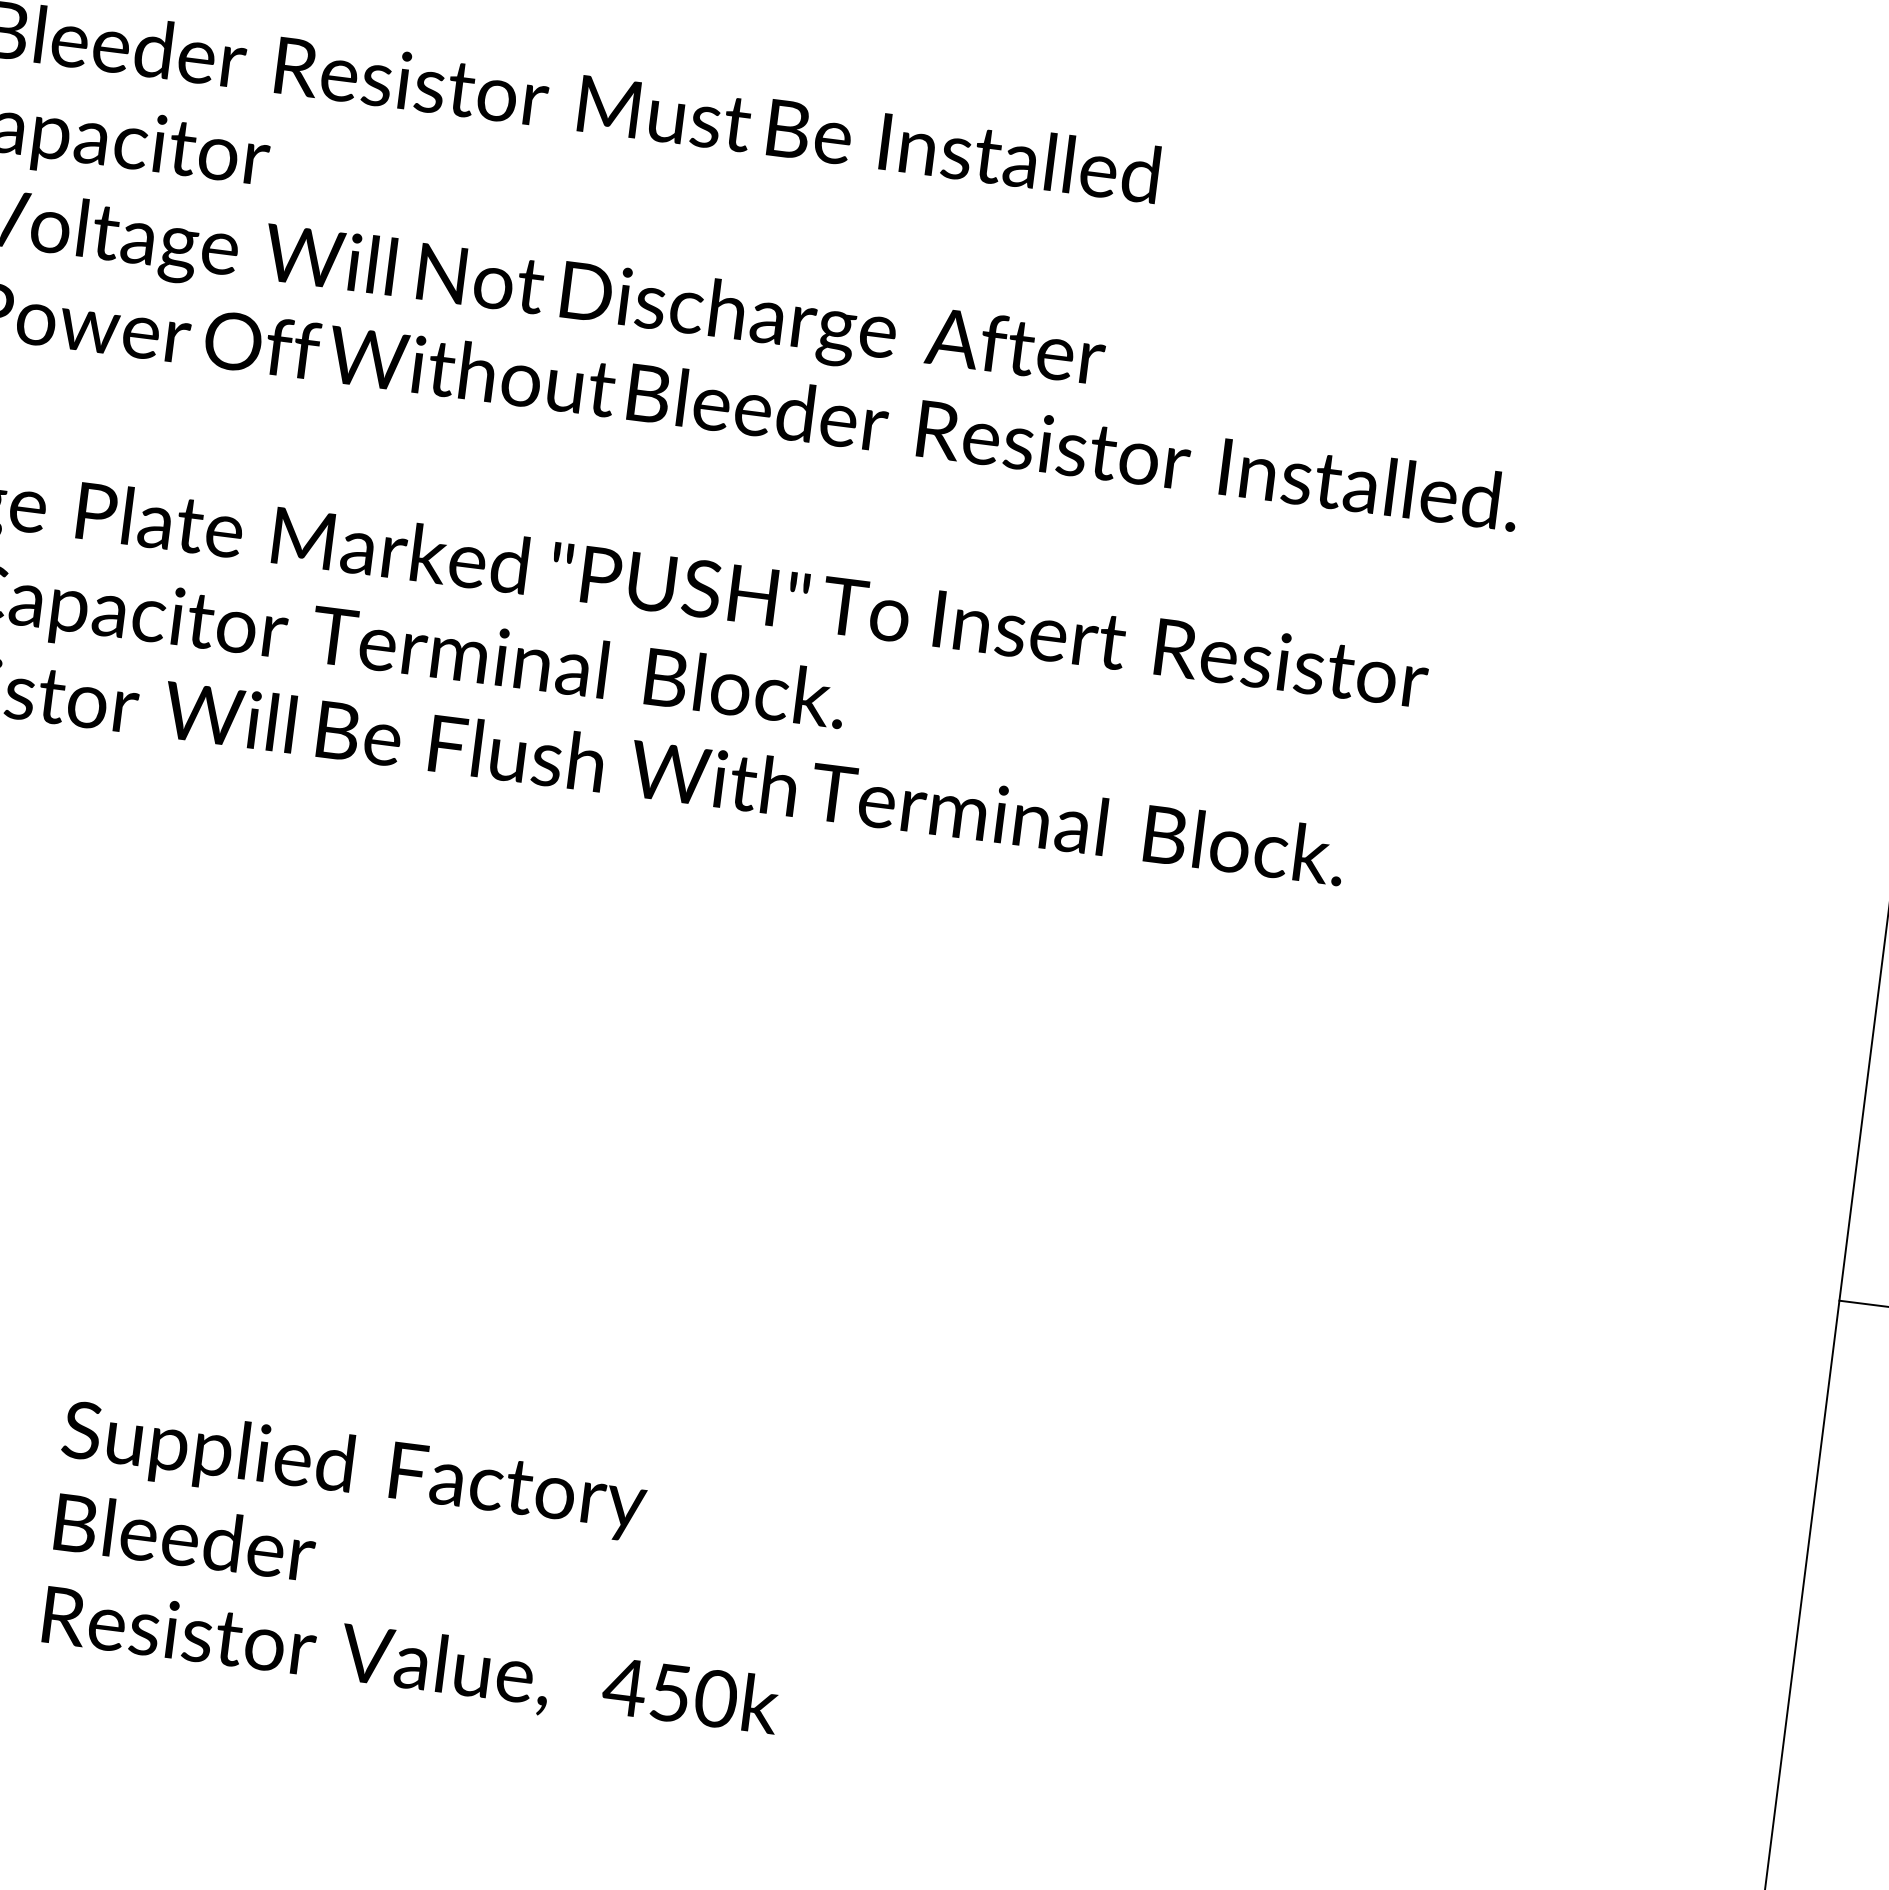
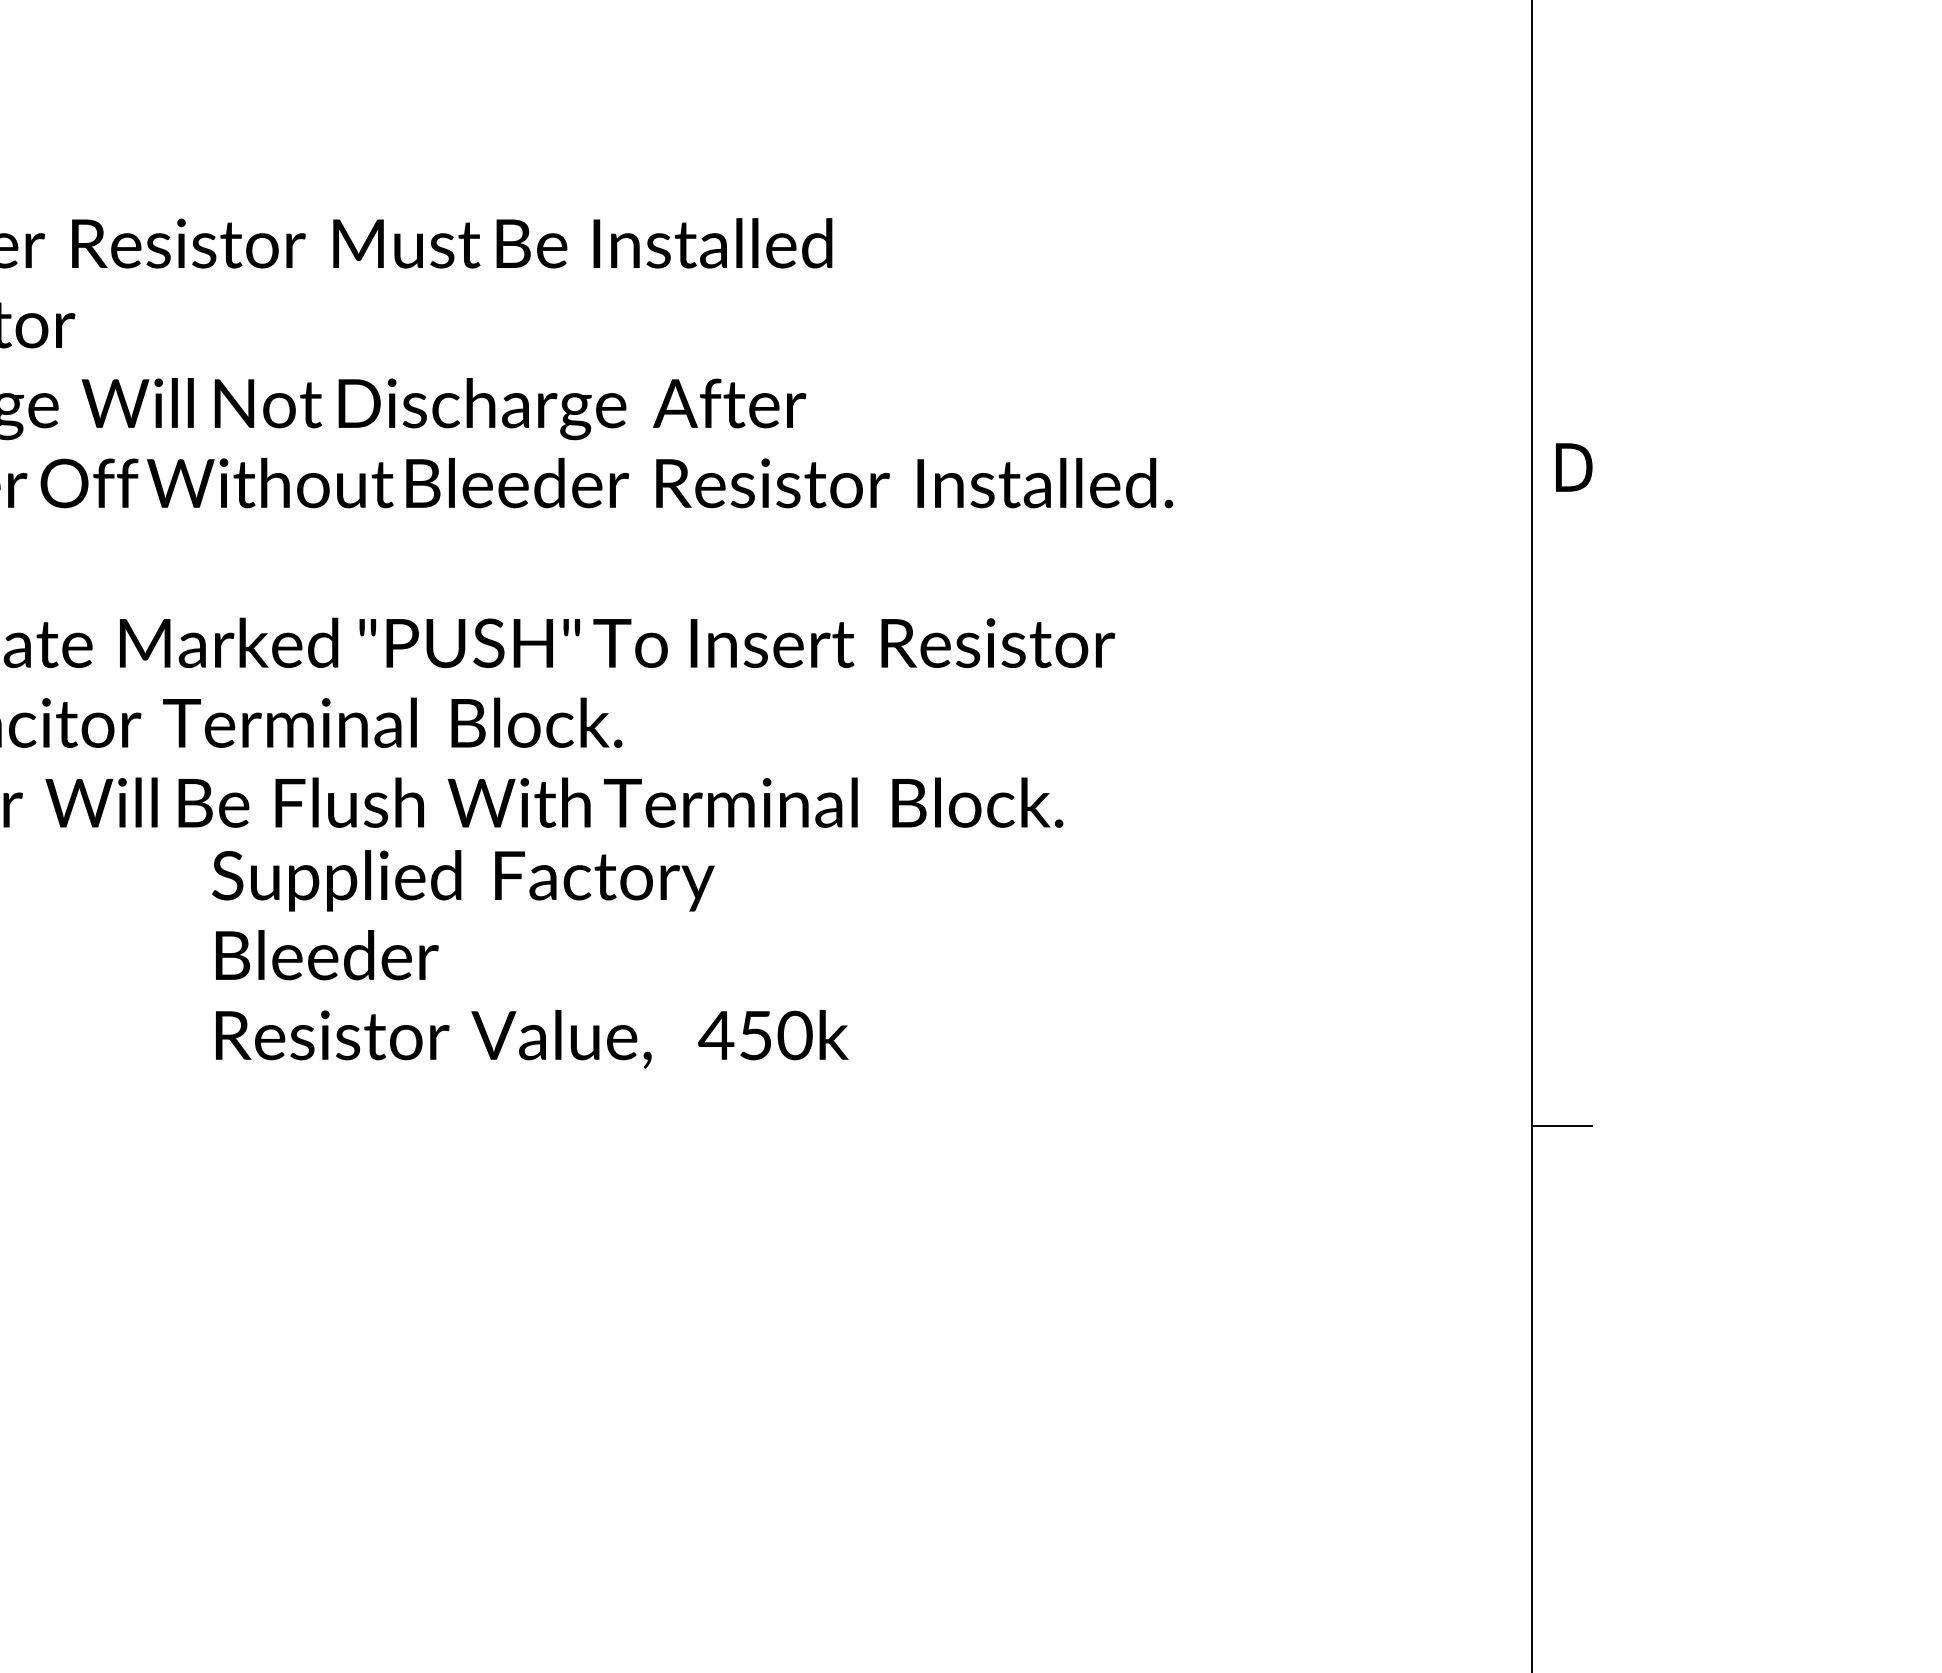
text: (420, 1571) -> (530, 959), moved

